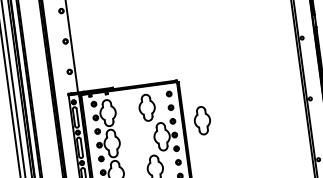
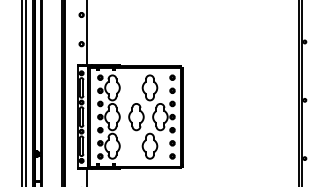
part: (202, 121) -> (136, 117), moved

